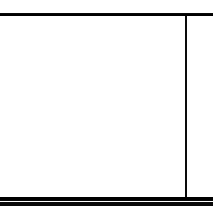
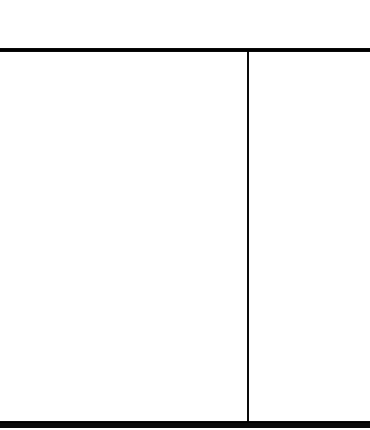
line: (185, 106) -> (247, 237), moved

